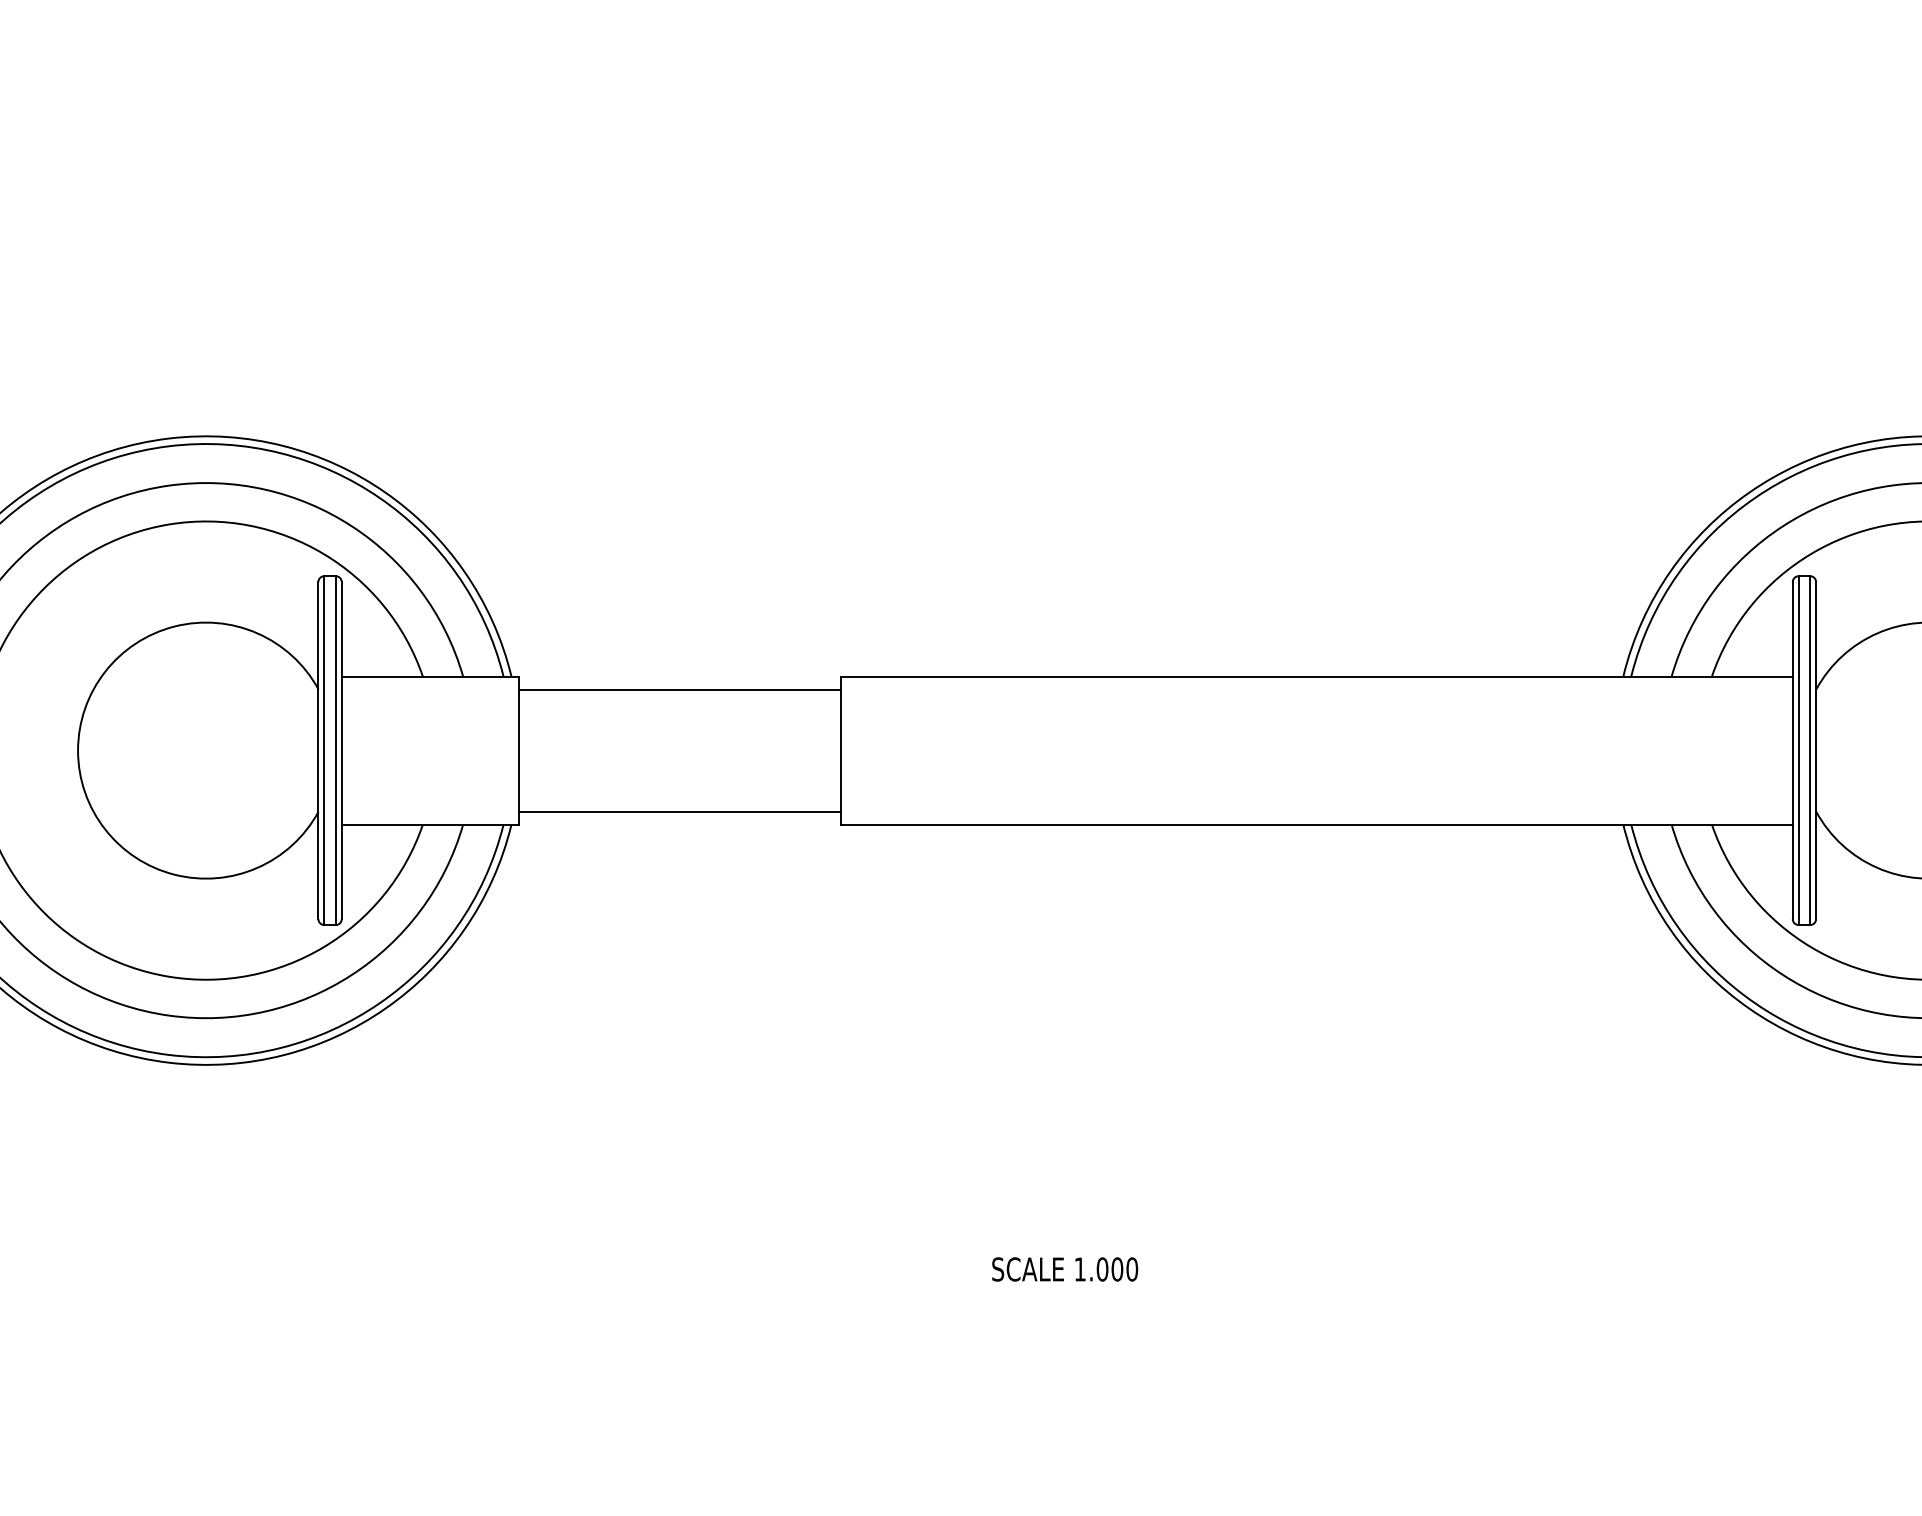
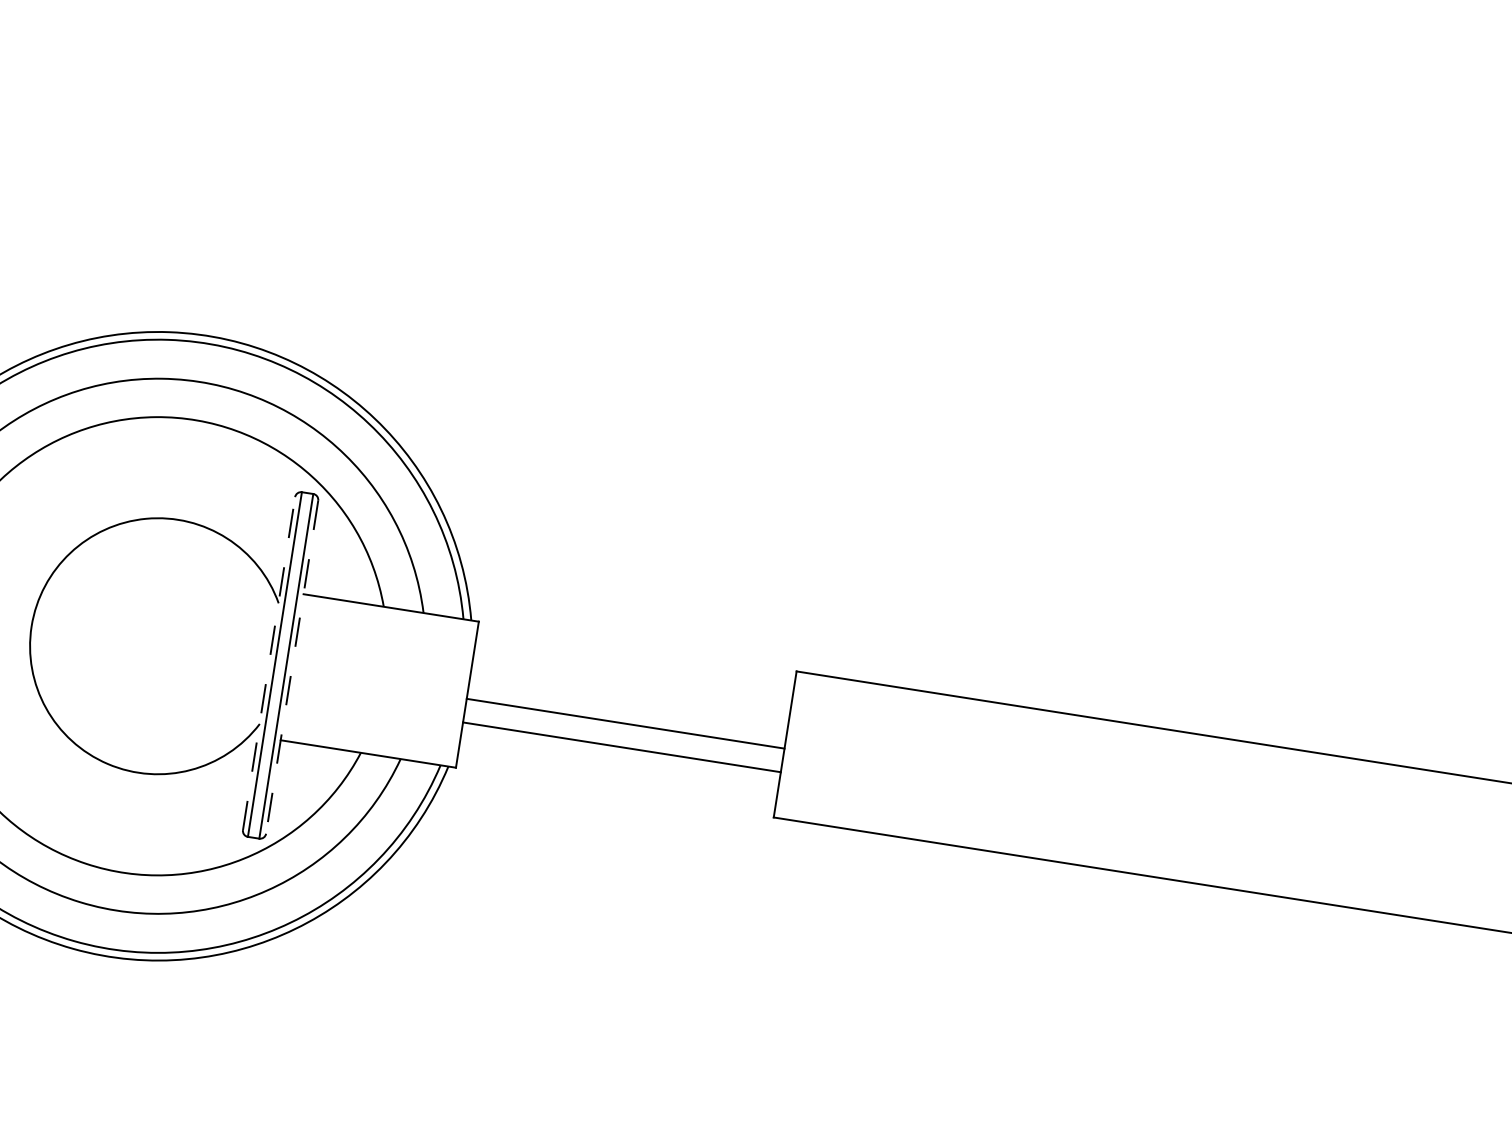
line: (679, 689) -> (621, 747), moved
line: (318, 750) -> (269, 663), solid -> dashed
line: (341, 750) -> (291, 667), solid -> dashed
line: (679, 811) -> (625, 723), moved

